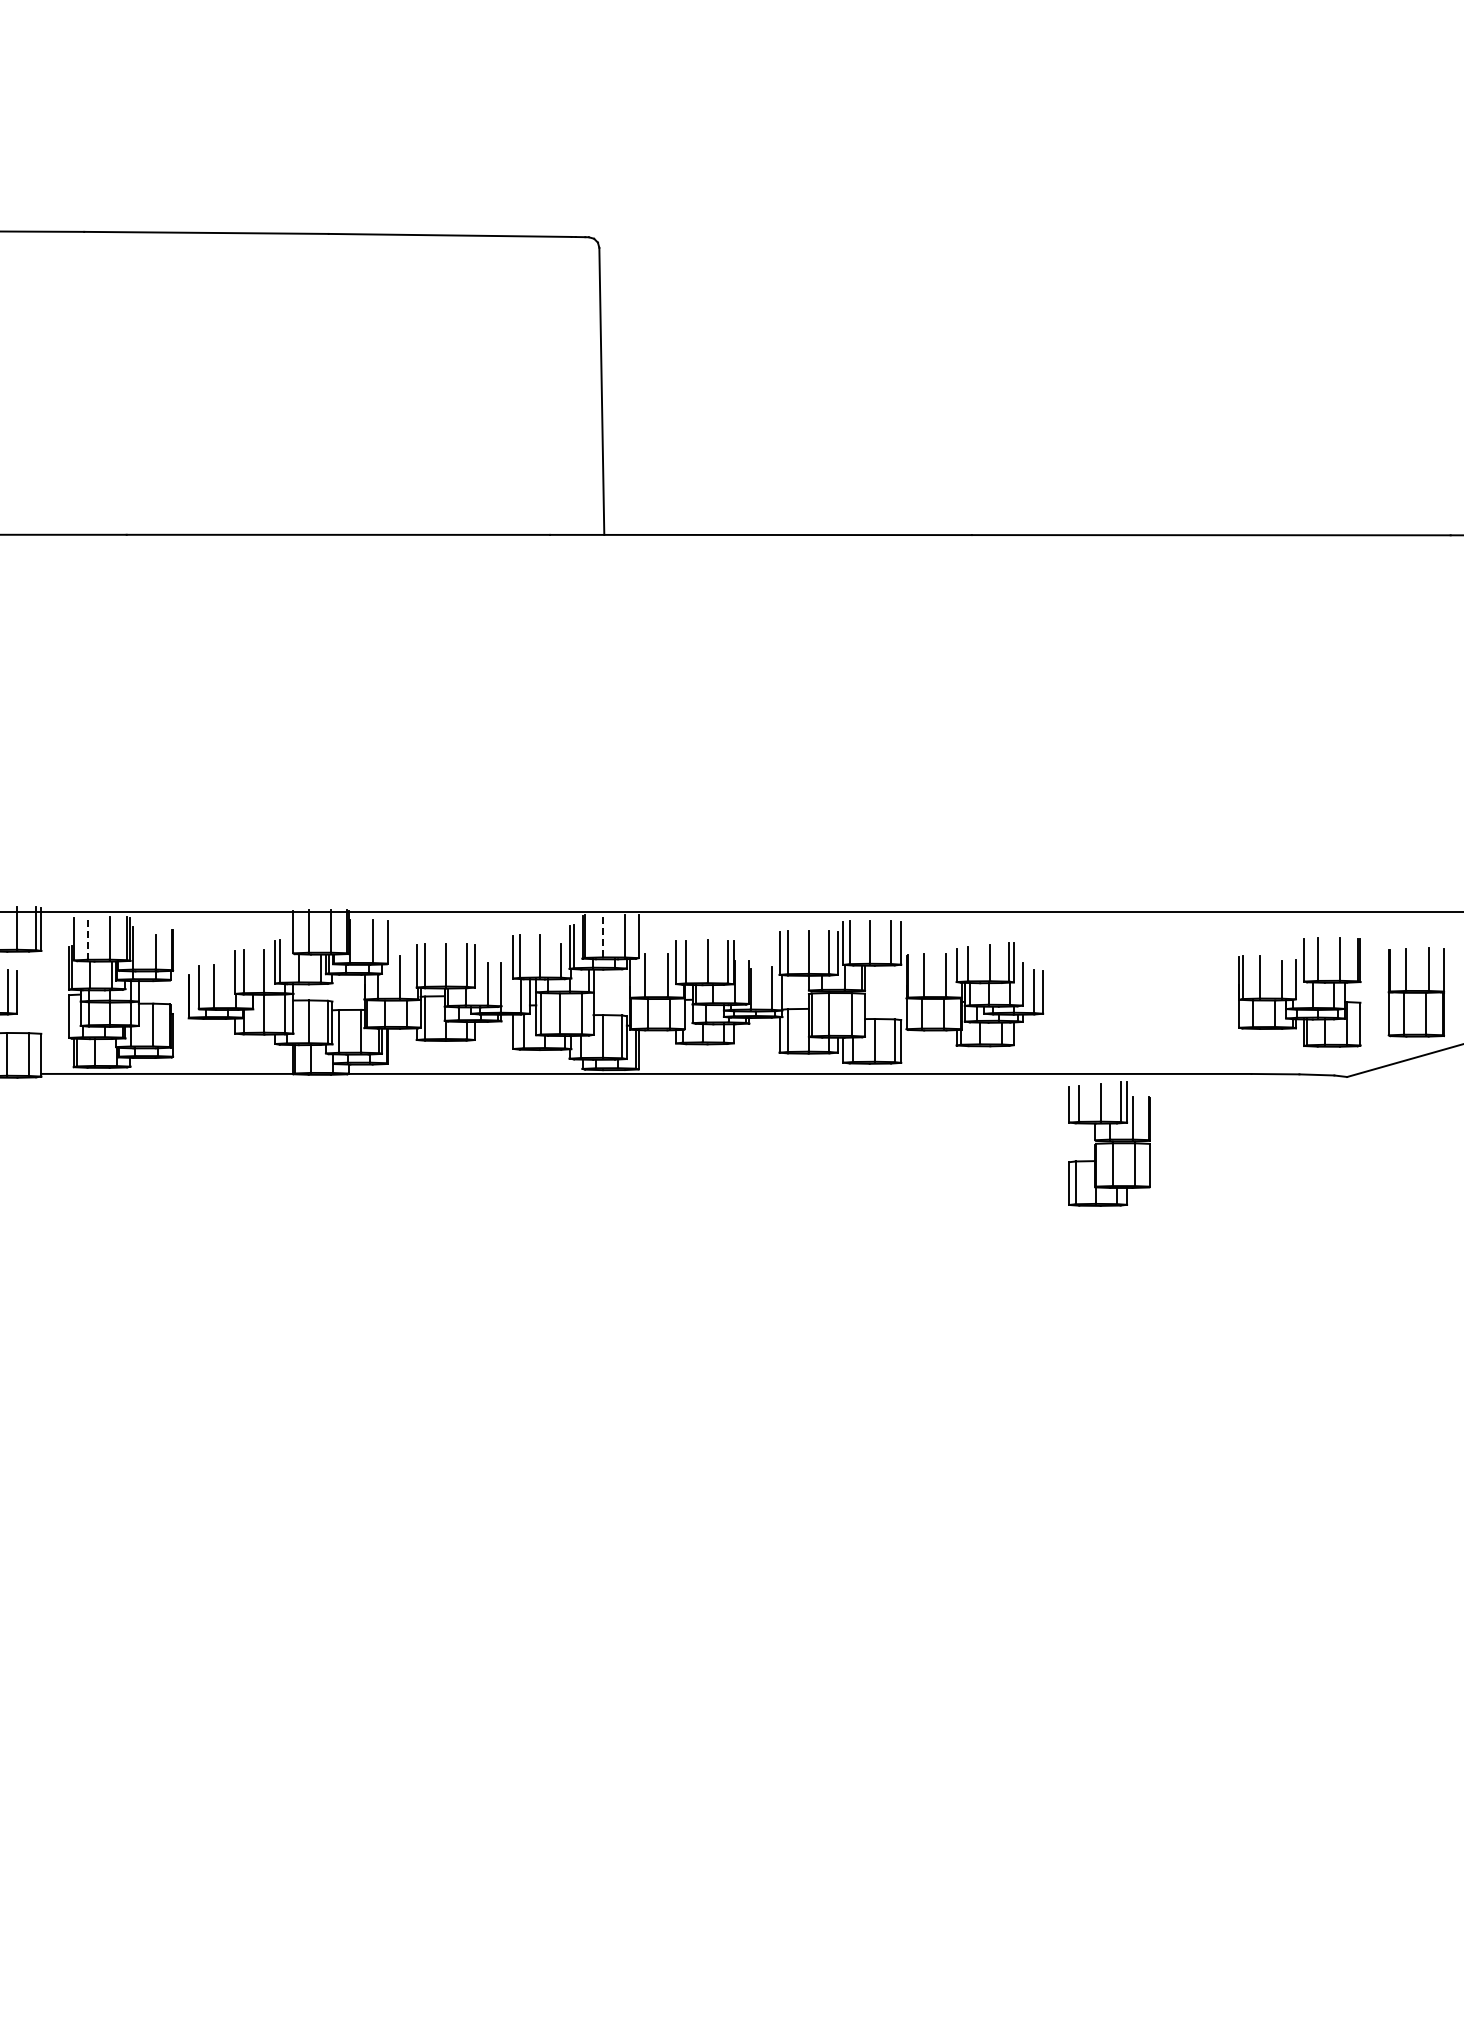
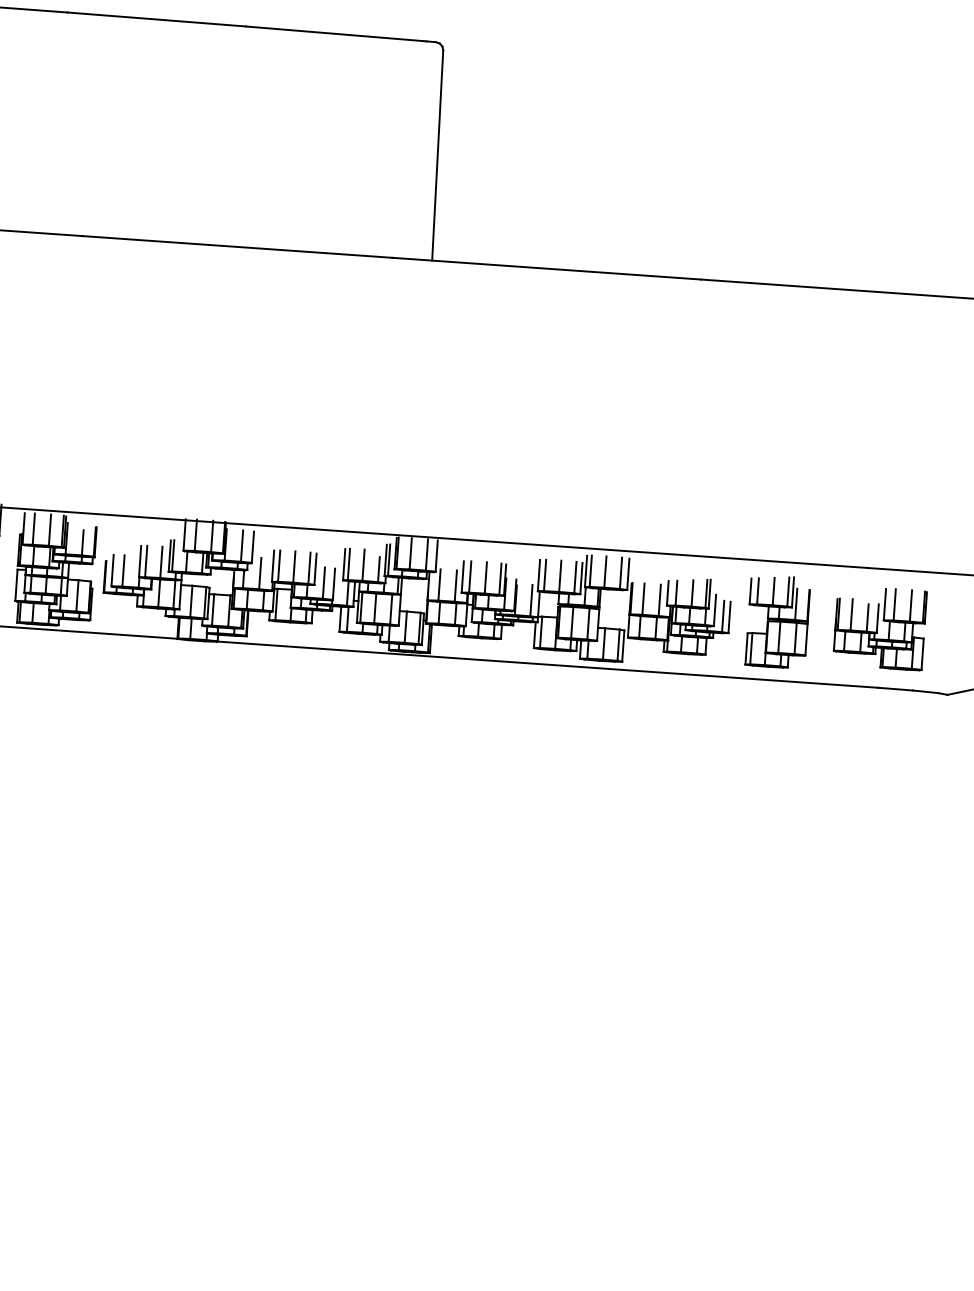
line: (603, 935) -> (411, 553), dashed -> solid
line: (87, 937) -> (33, 528), dashed -> solid
part: (1299, 992) -> (879, 628), moved
part: (1109, 1143) -> (778, 621), moved

